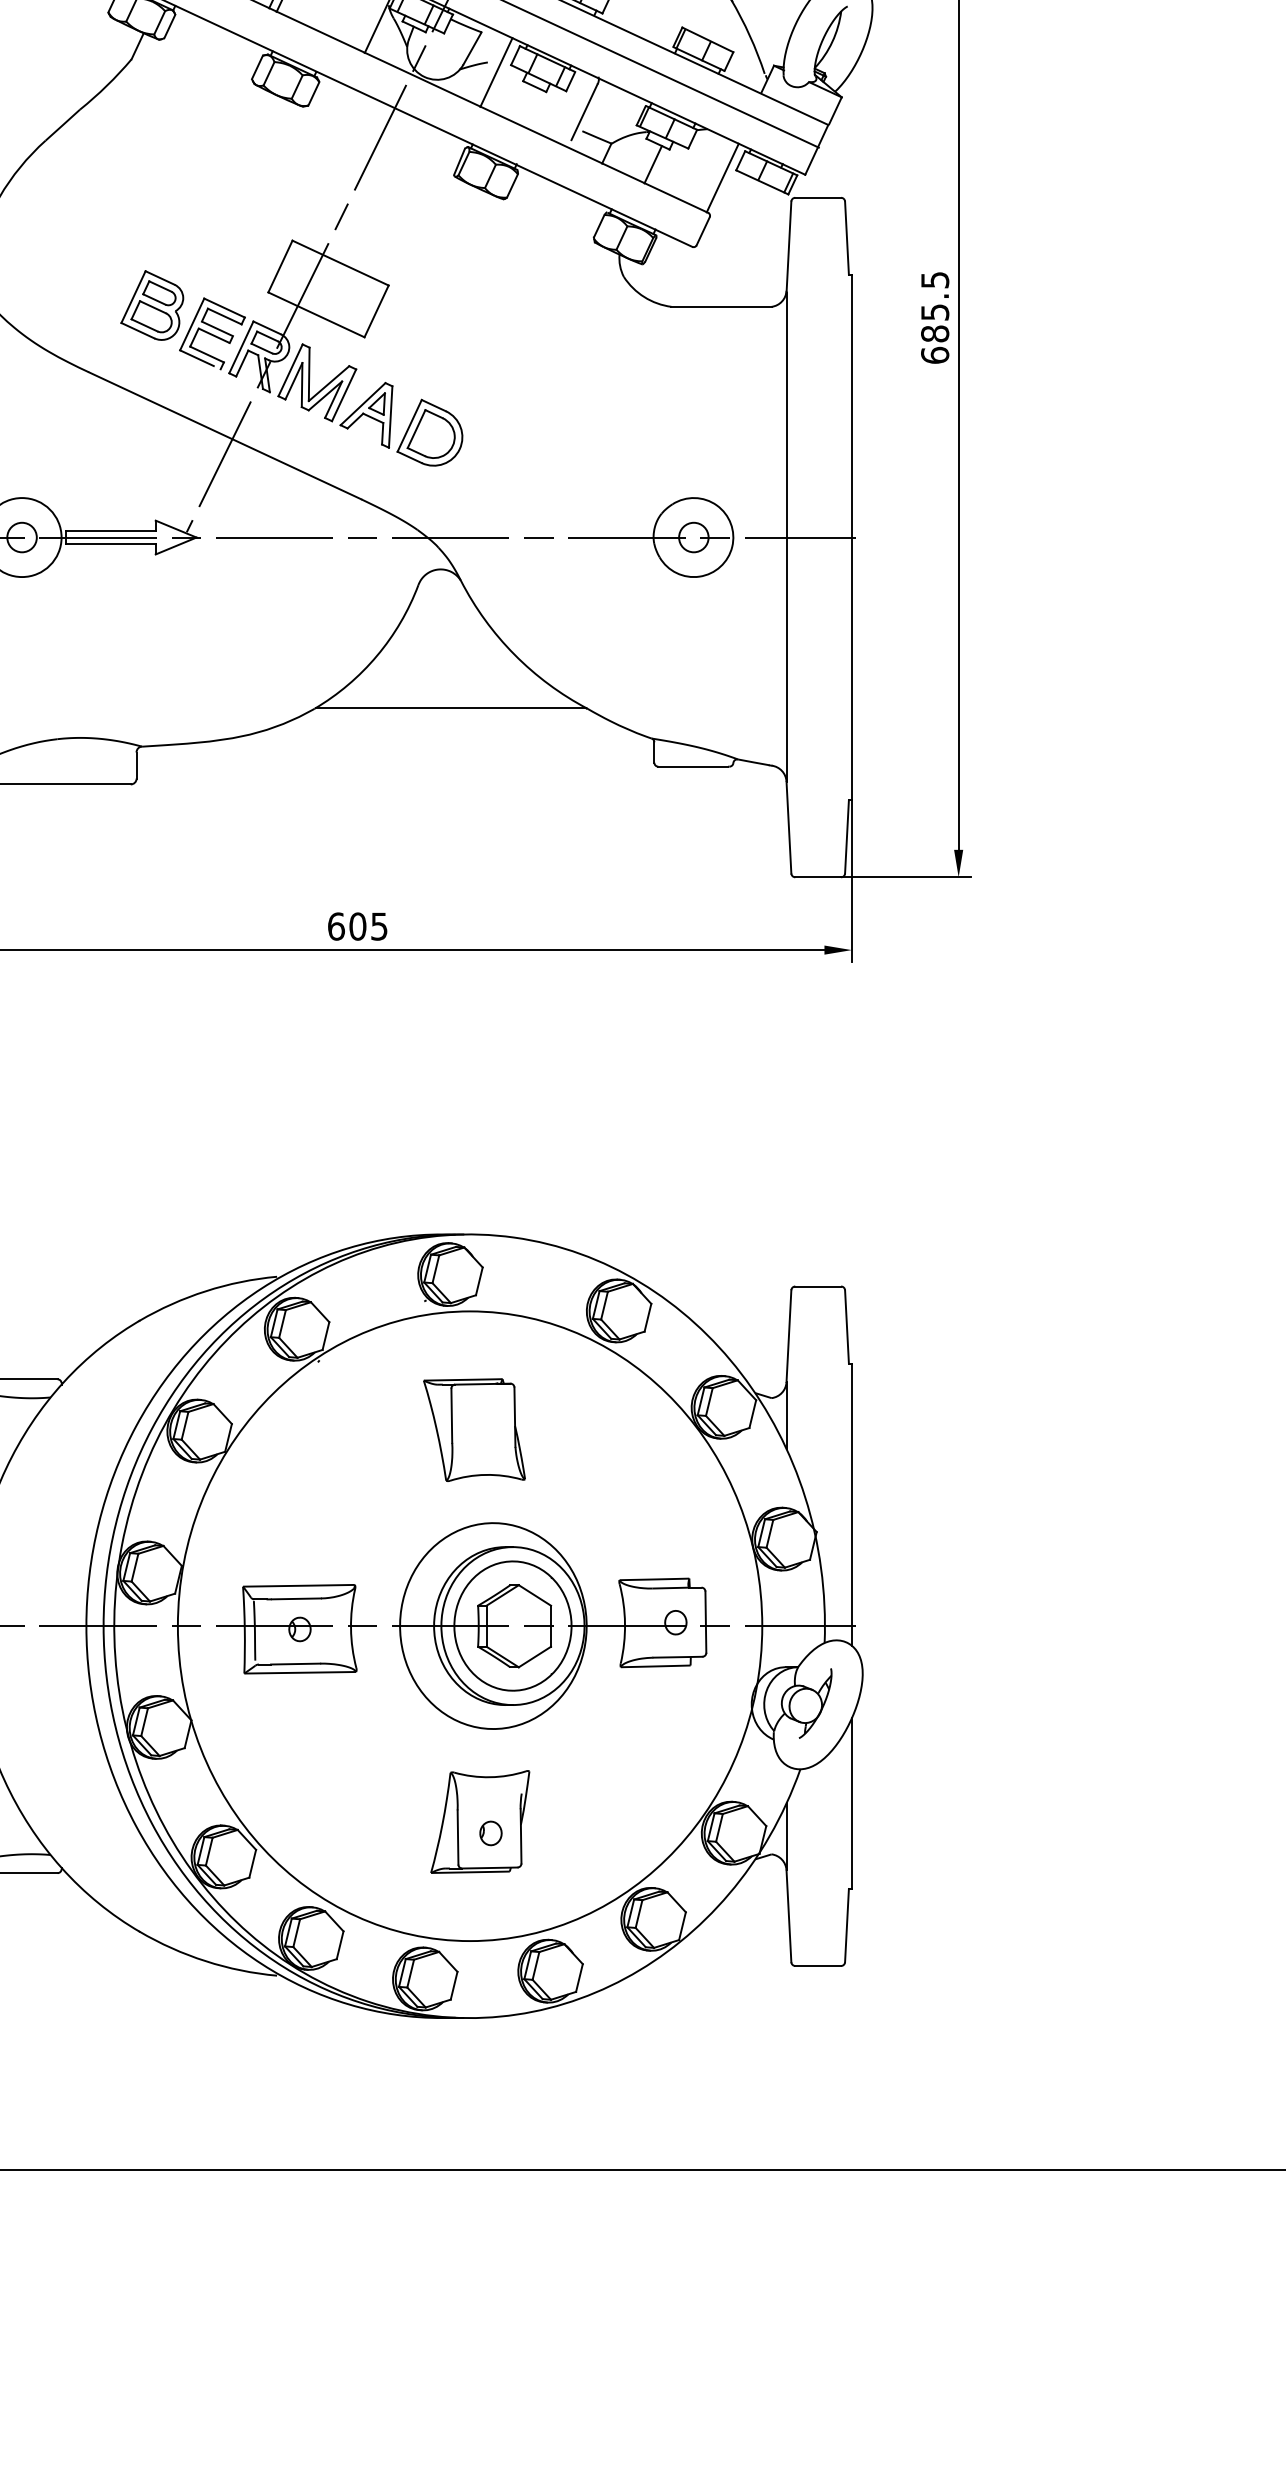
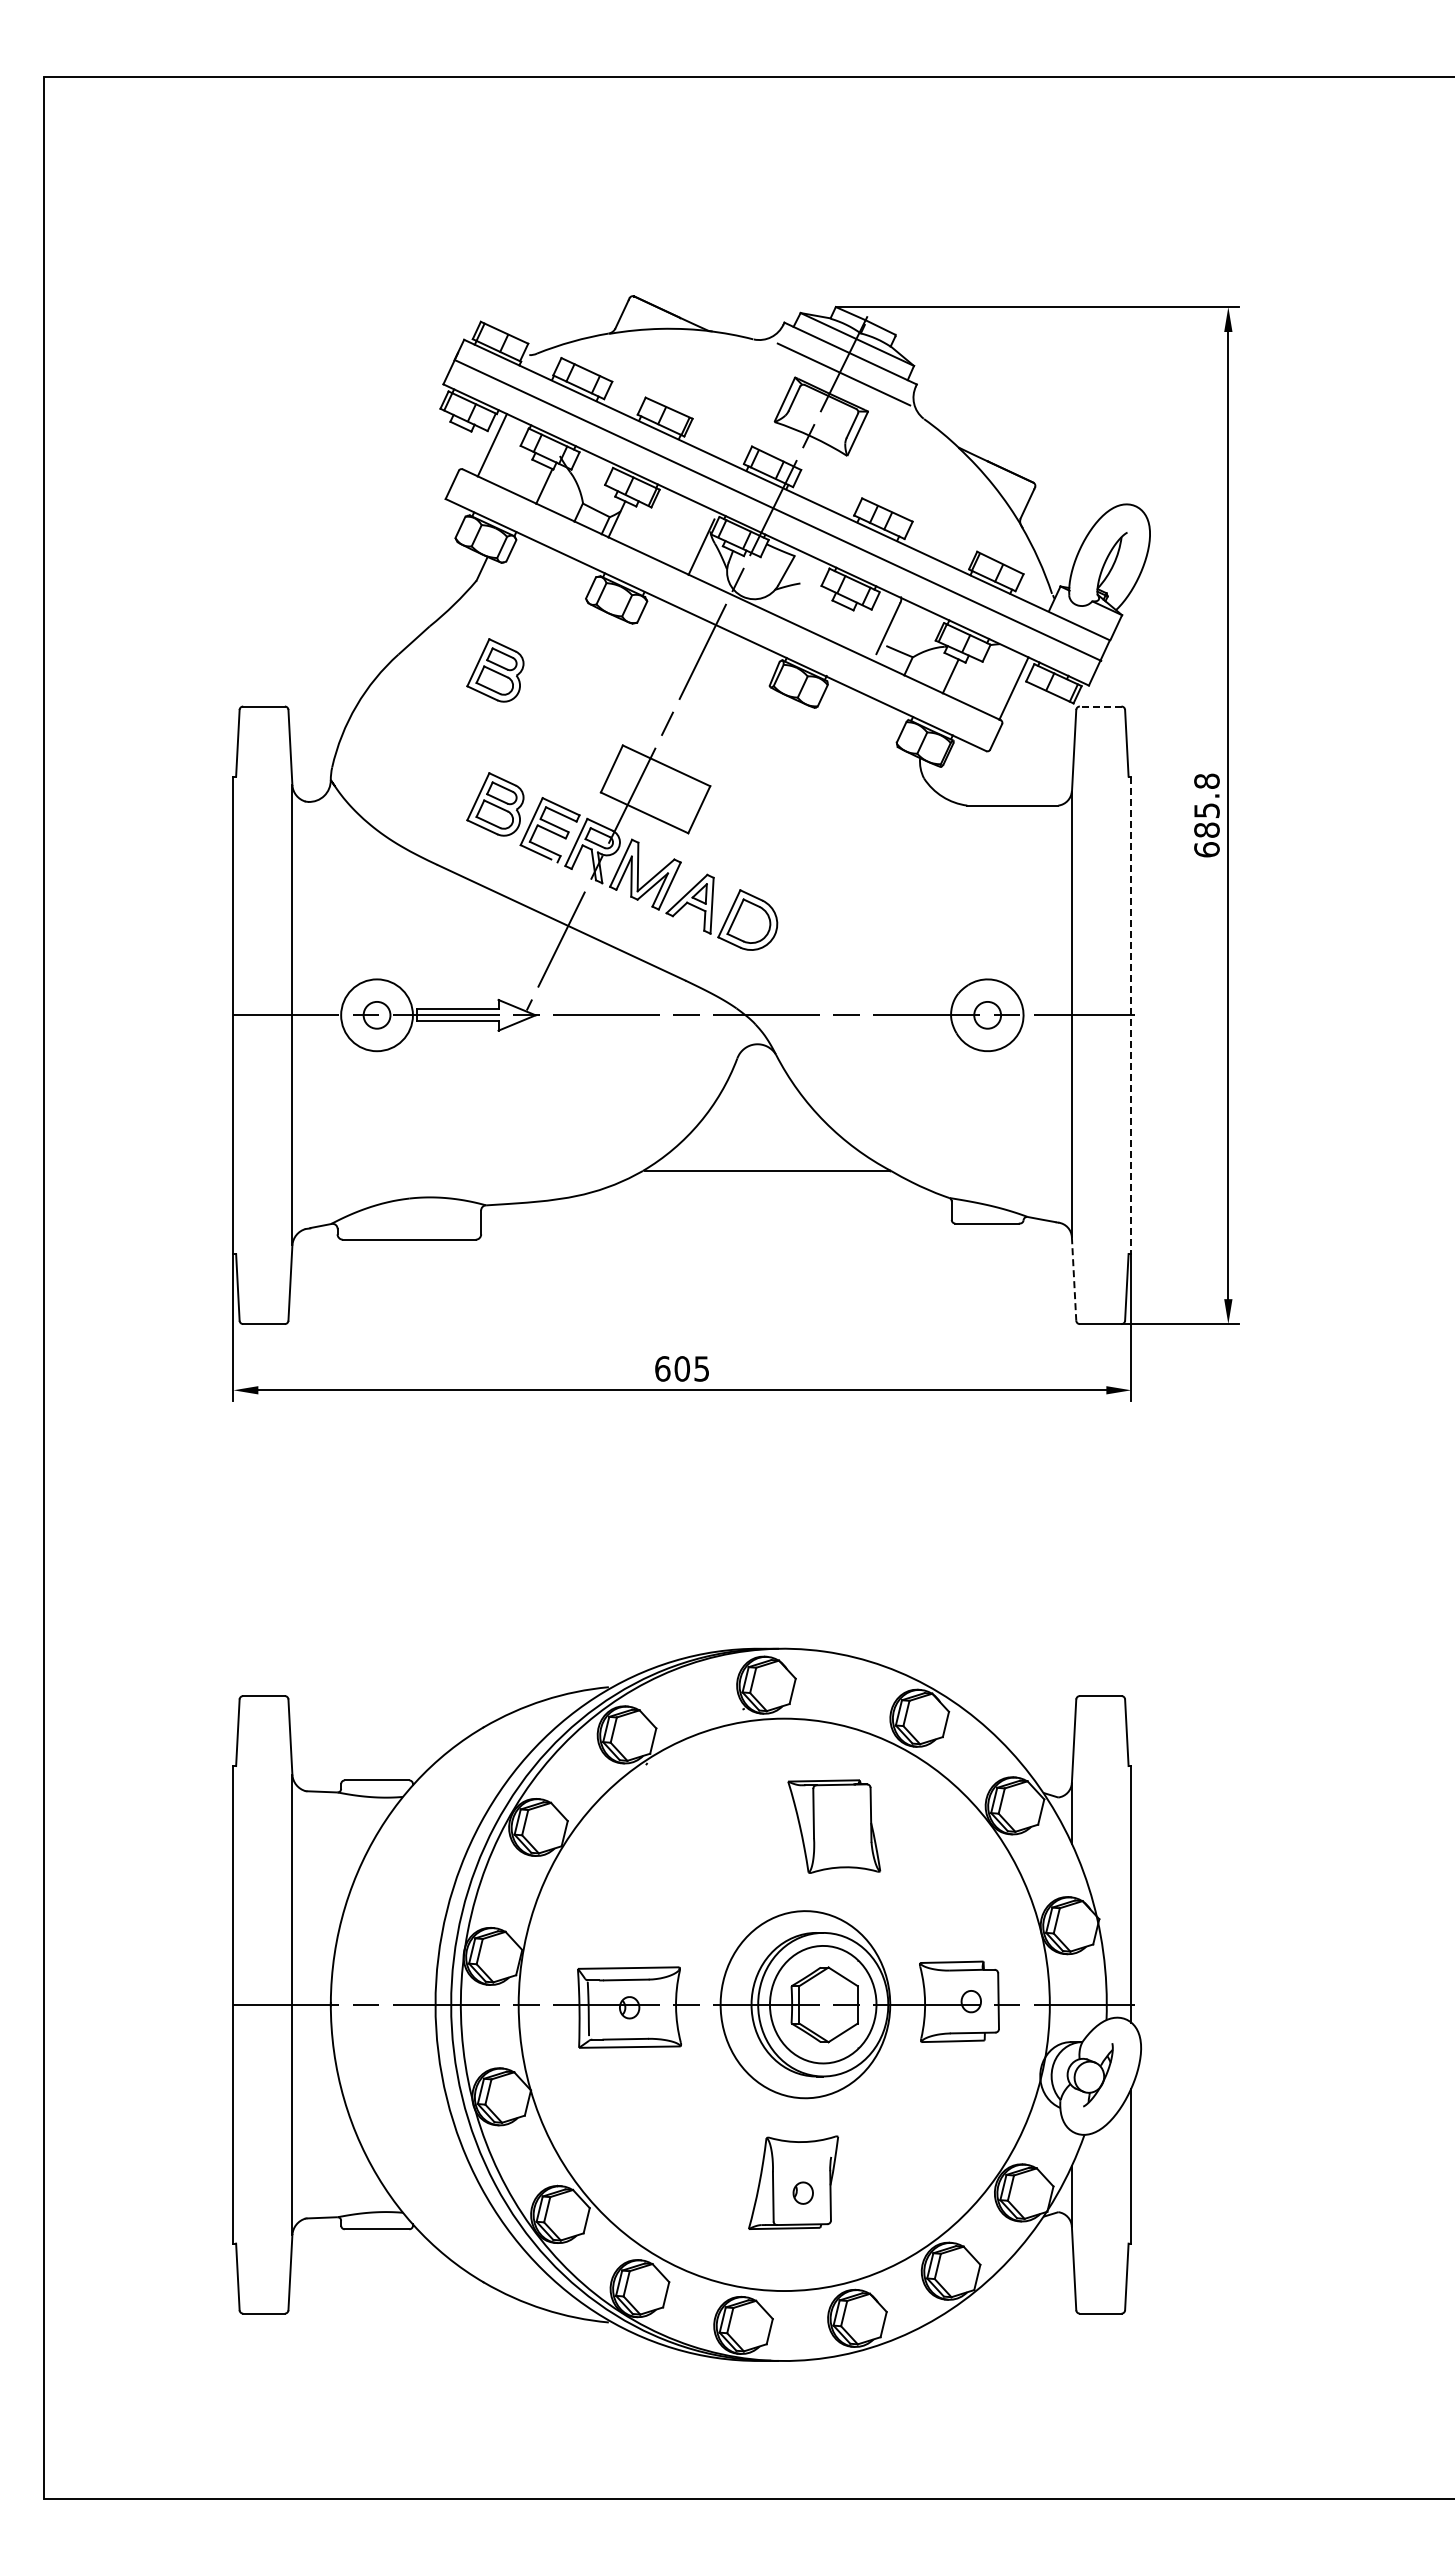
line: (495, 72) -> (807, 592), removed
part: (152, 158) -> (495, 670), added
line: (818, 197) -> (1100, 706), solid -> dashed
text: (934, 279) -> (1206, 780), 685.5 -> 685.8
line: (852, 537) -> (1131, 1015), solid -> dashed
line: (789, 827) -> (1074, 1278), solid -> dashed
part: (474, 1430) -> (834, 1826), moved

